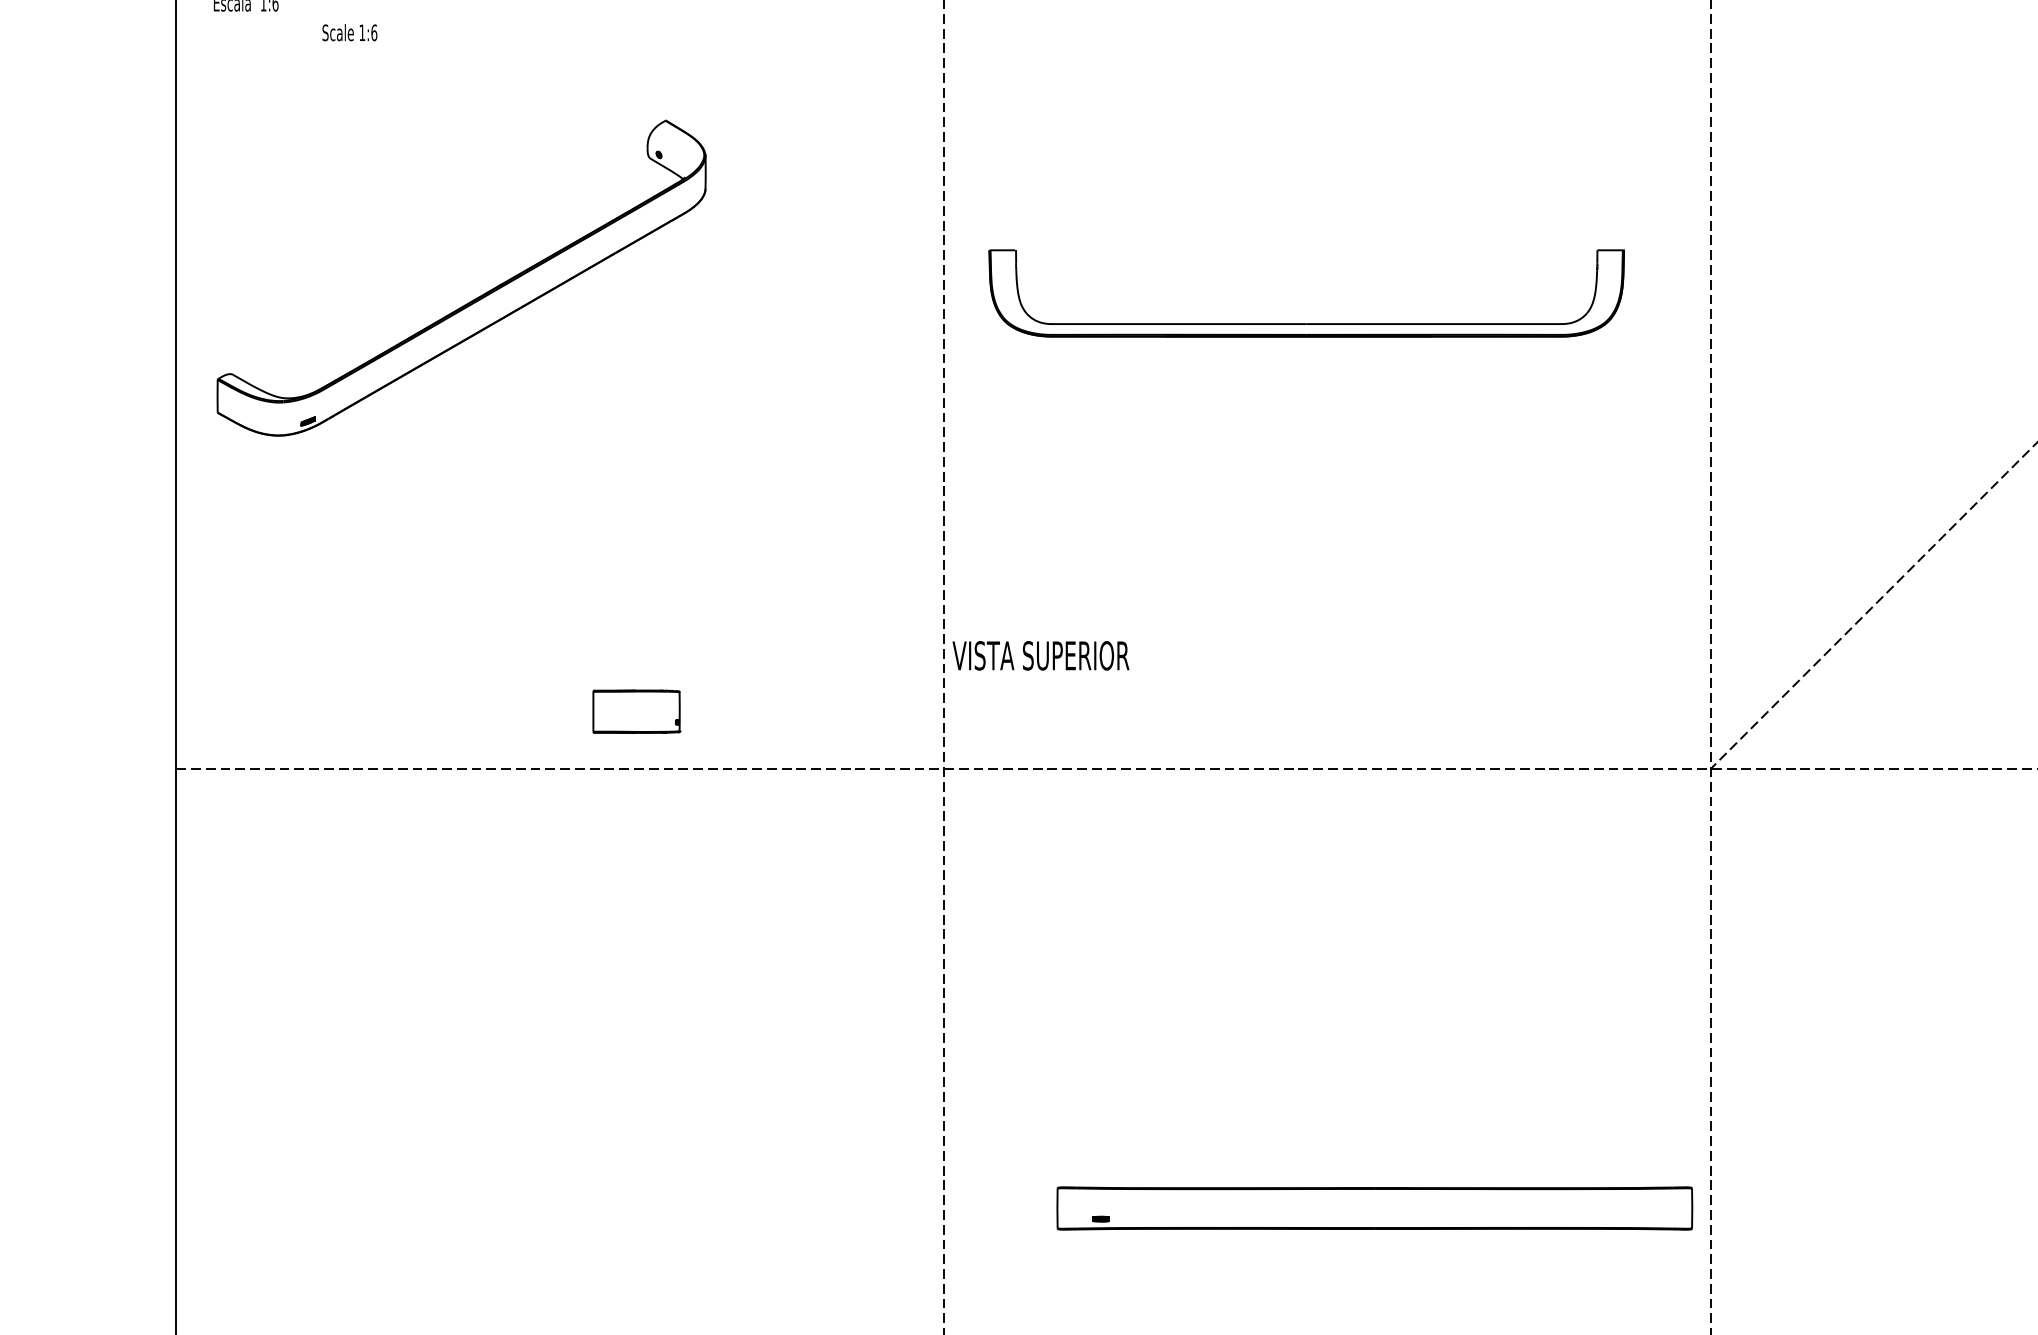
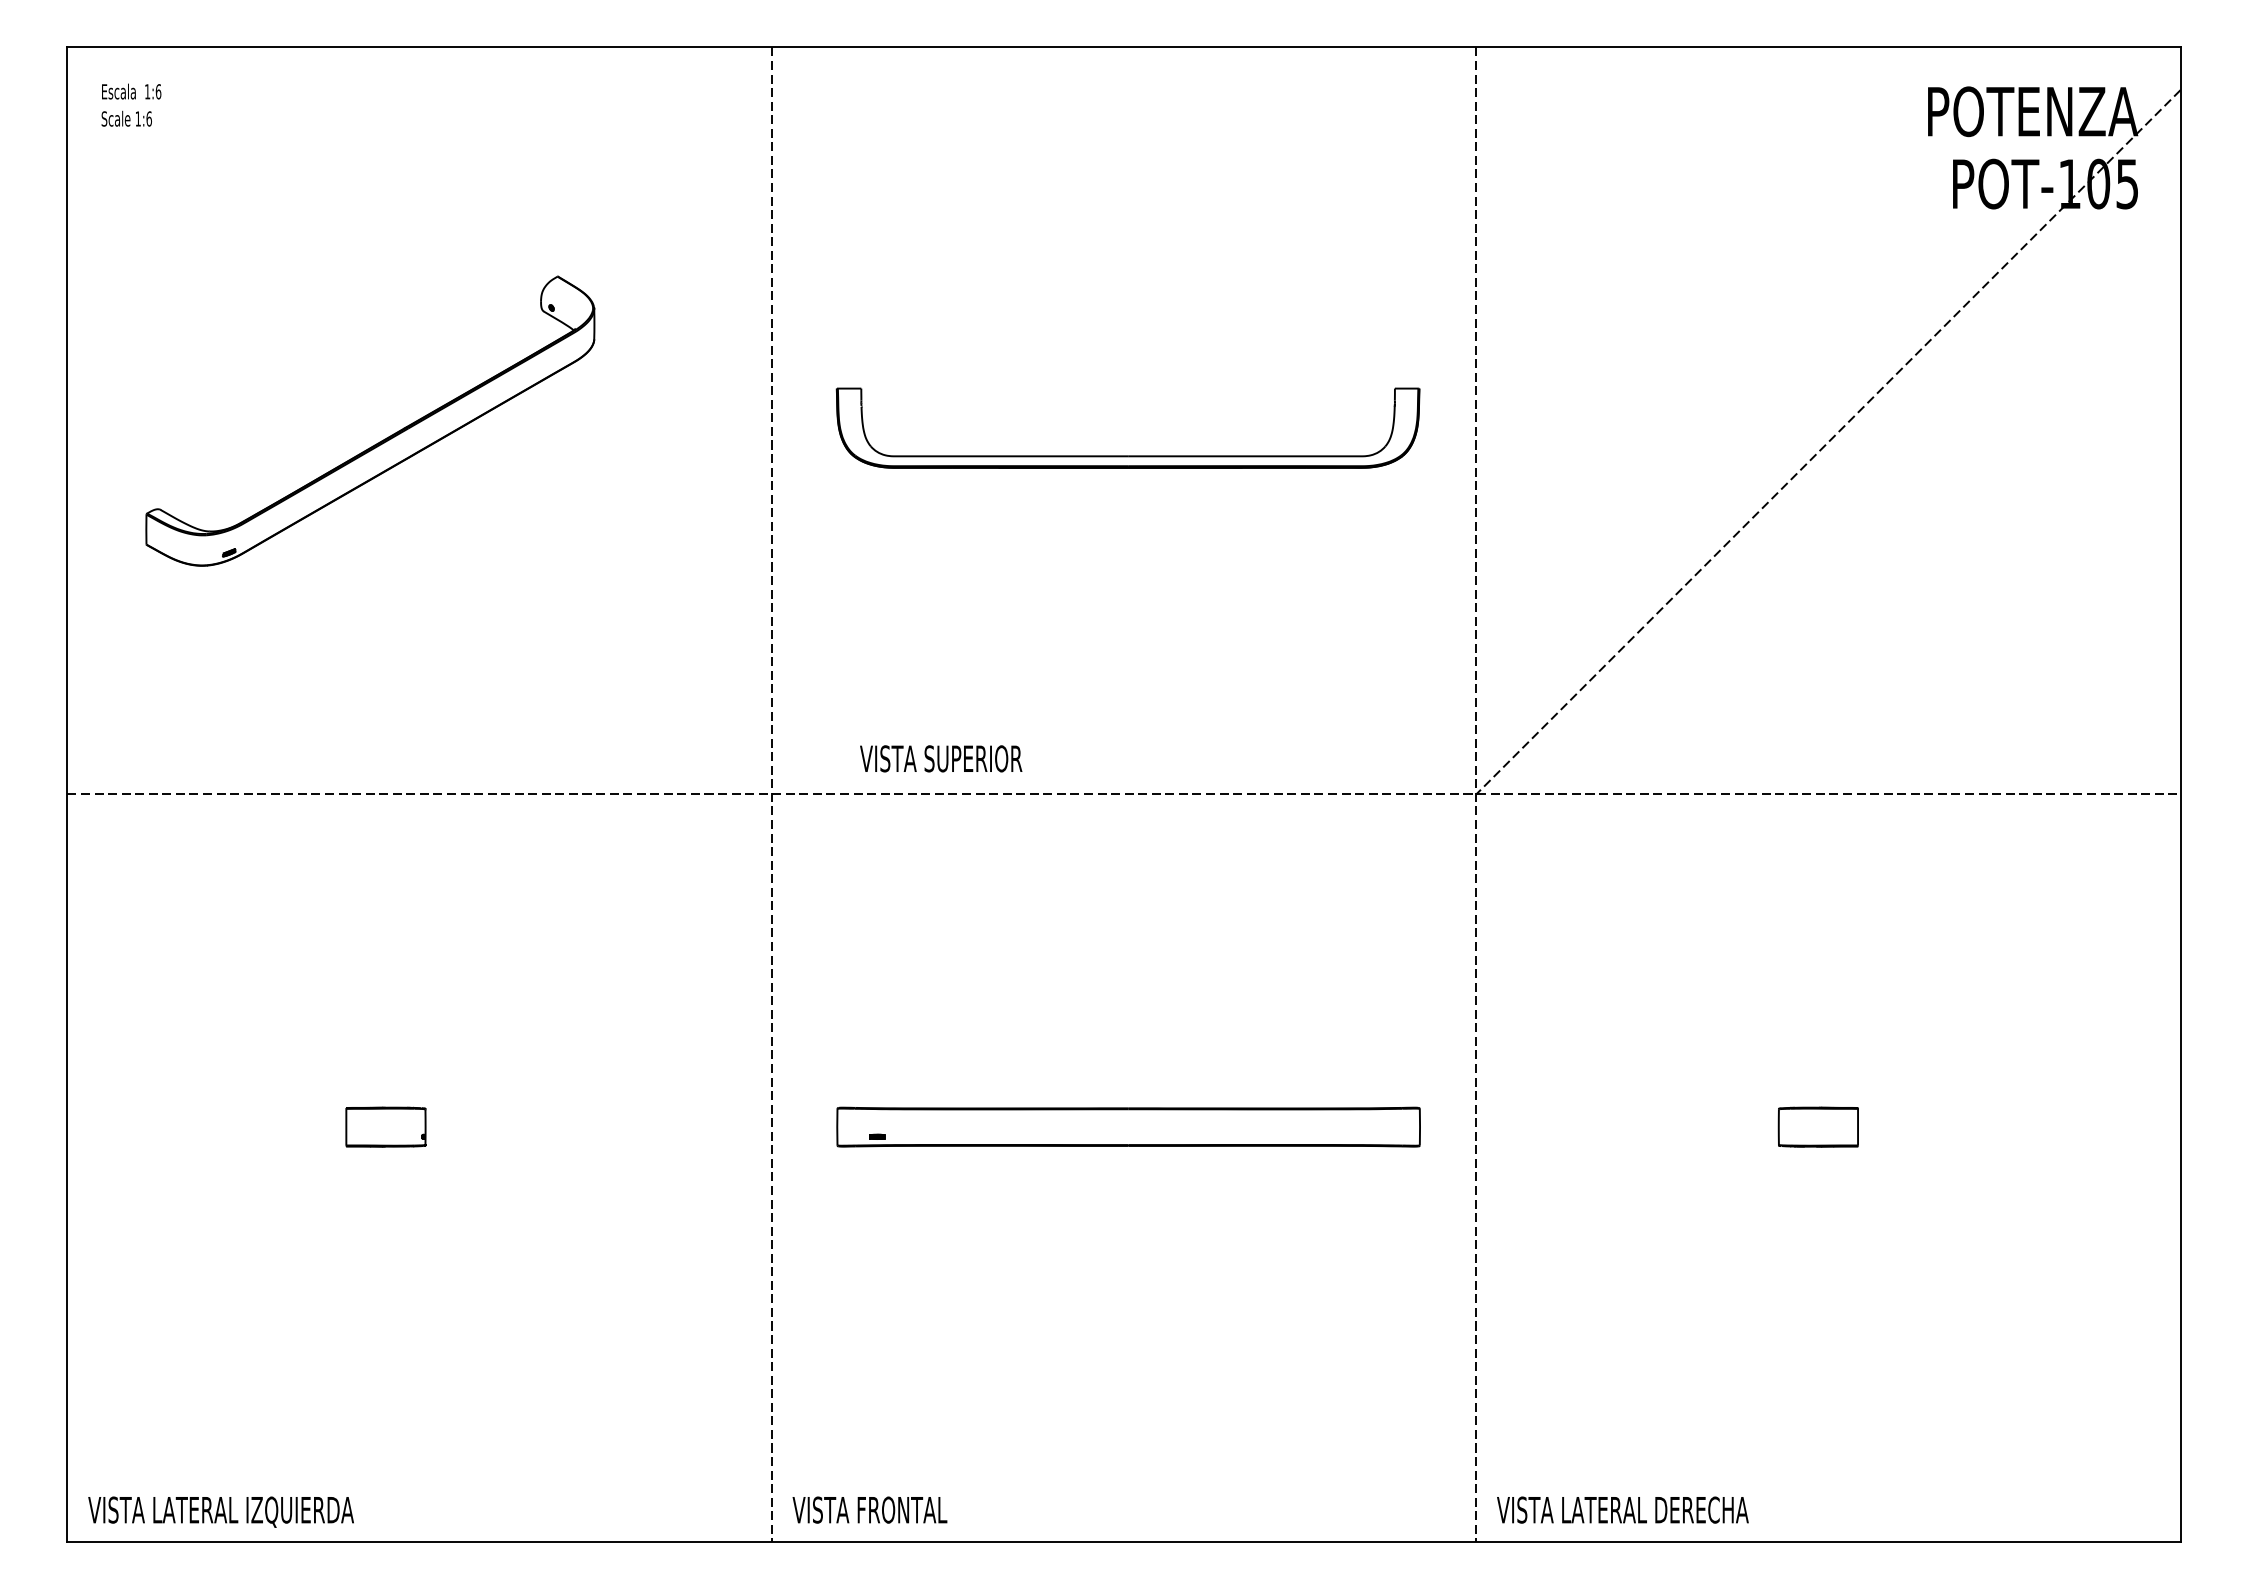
text: (349, 32) -> (126, 118), moved
part: (477, 297) -> (384, 438), moved
part: (1306, 323) -> (1127, 455), moved
text: (1041, 655) -> (941, 758), moved
part: (636, 711) -> (385, 1126), moved
part: (1374, 1207) -> (1128, 1126), moved

